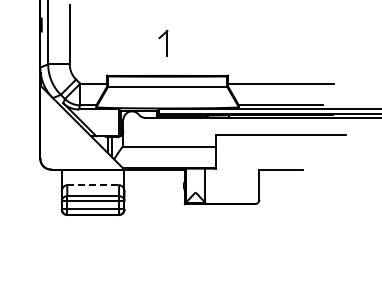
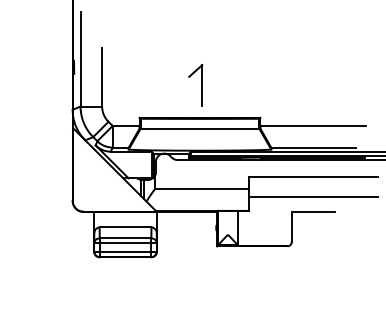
part: (163, 43) -> (195, 85), size x1.67
line: (281, 154) -> (313, 196), added
line: (93, 185) -> (125, 227), dashed -> solid

